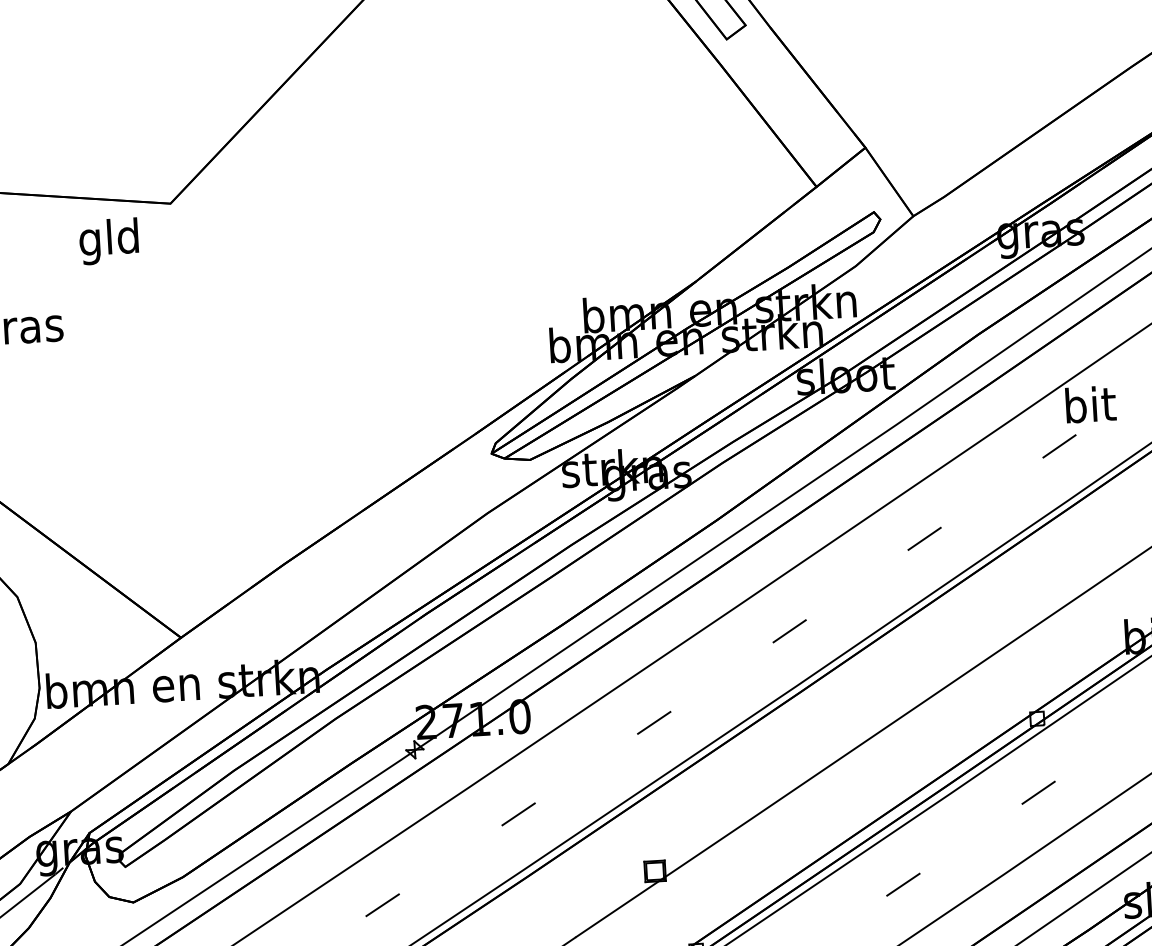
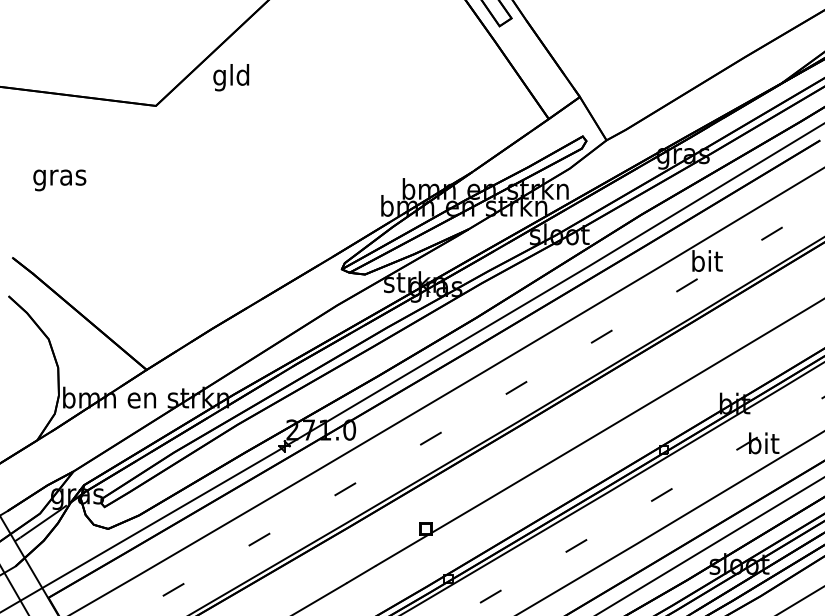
text: (109, 241) -> (231, 77), moved

